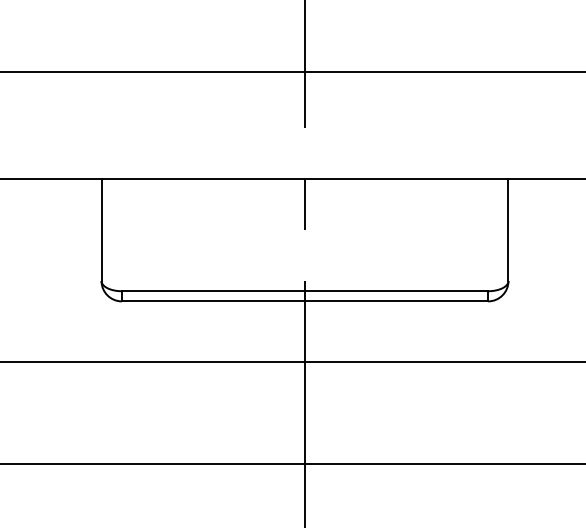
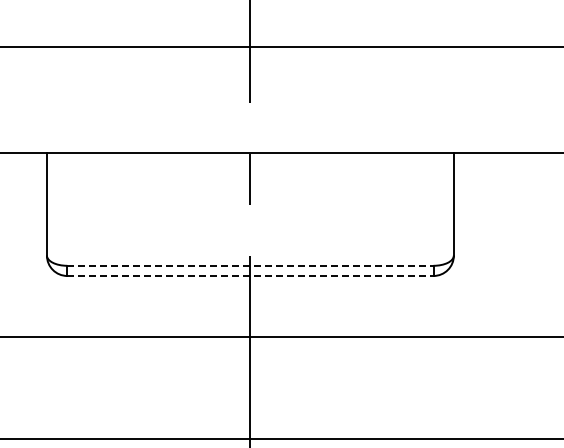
line: (305, 291) -> (250, 266), solid -> dashed
line: (305, 301) -> (250, 276), solid -> dashed

